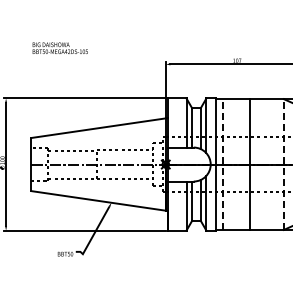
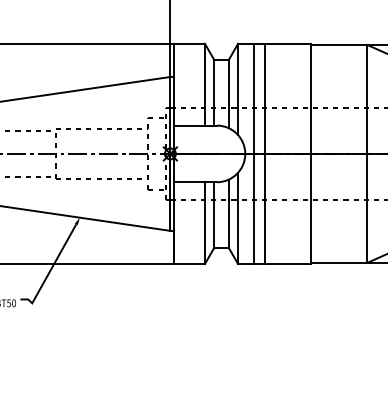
line: (222, 164) -> (264, 153), dashed -> solid
line: (283, 164) -> (366, 153), dashed -> solid

